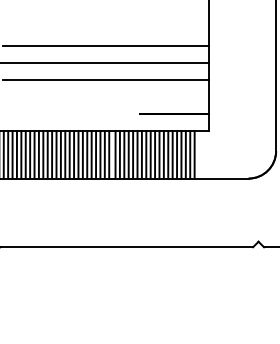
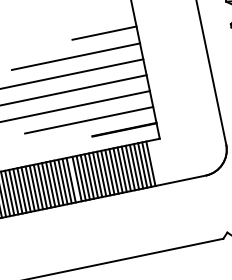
line: (174, 10) -> (104, 33), added
line: (140, 28) -> (75, 56), added
line: (140, 96) -> (89, 119), added

